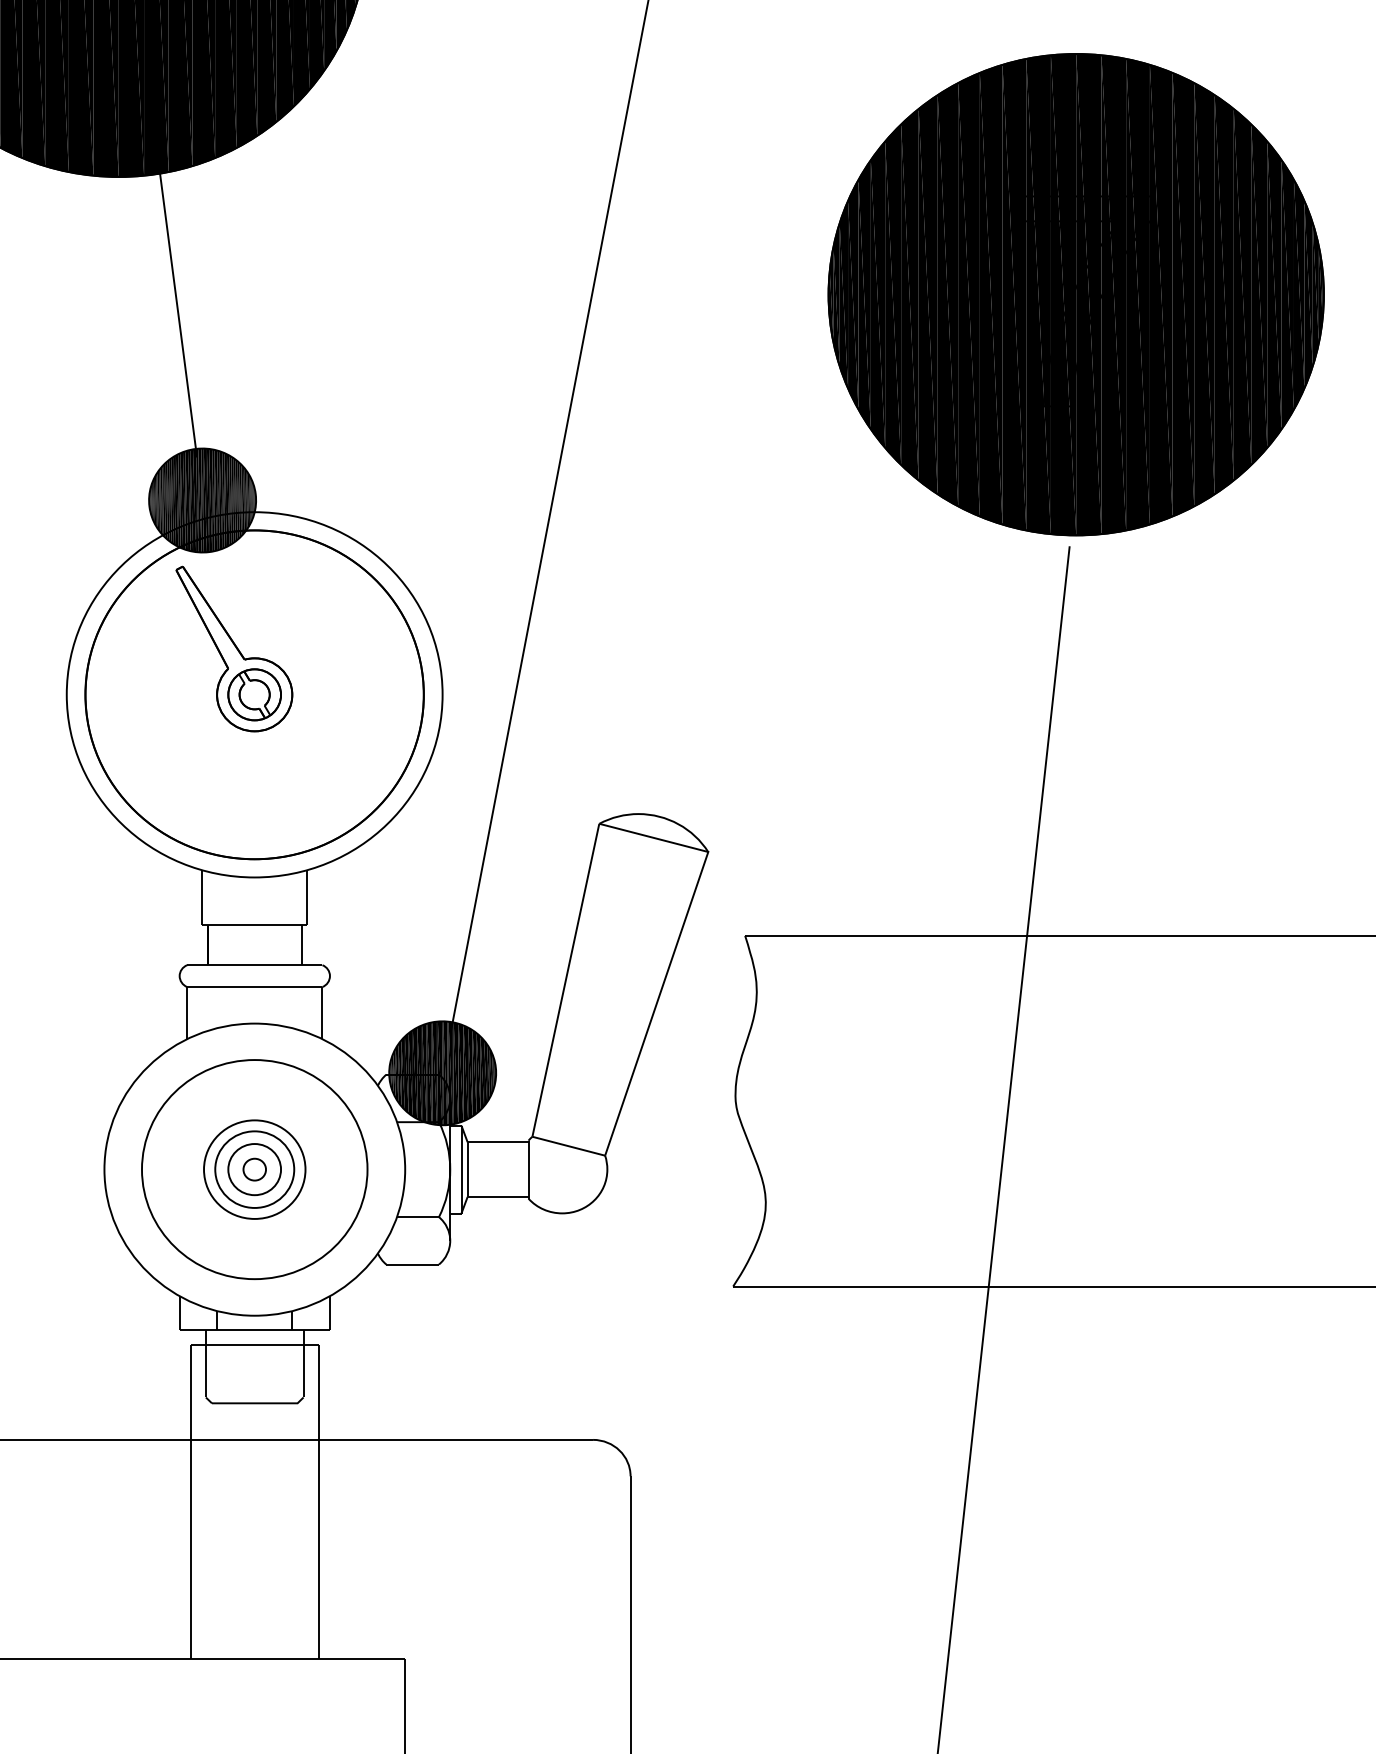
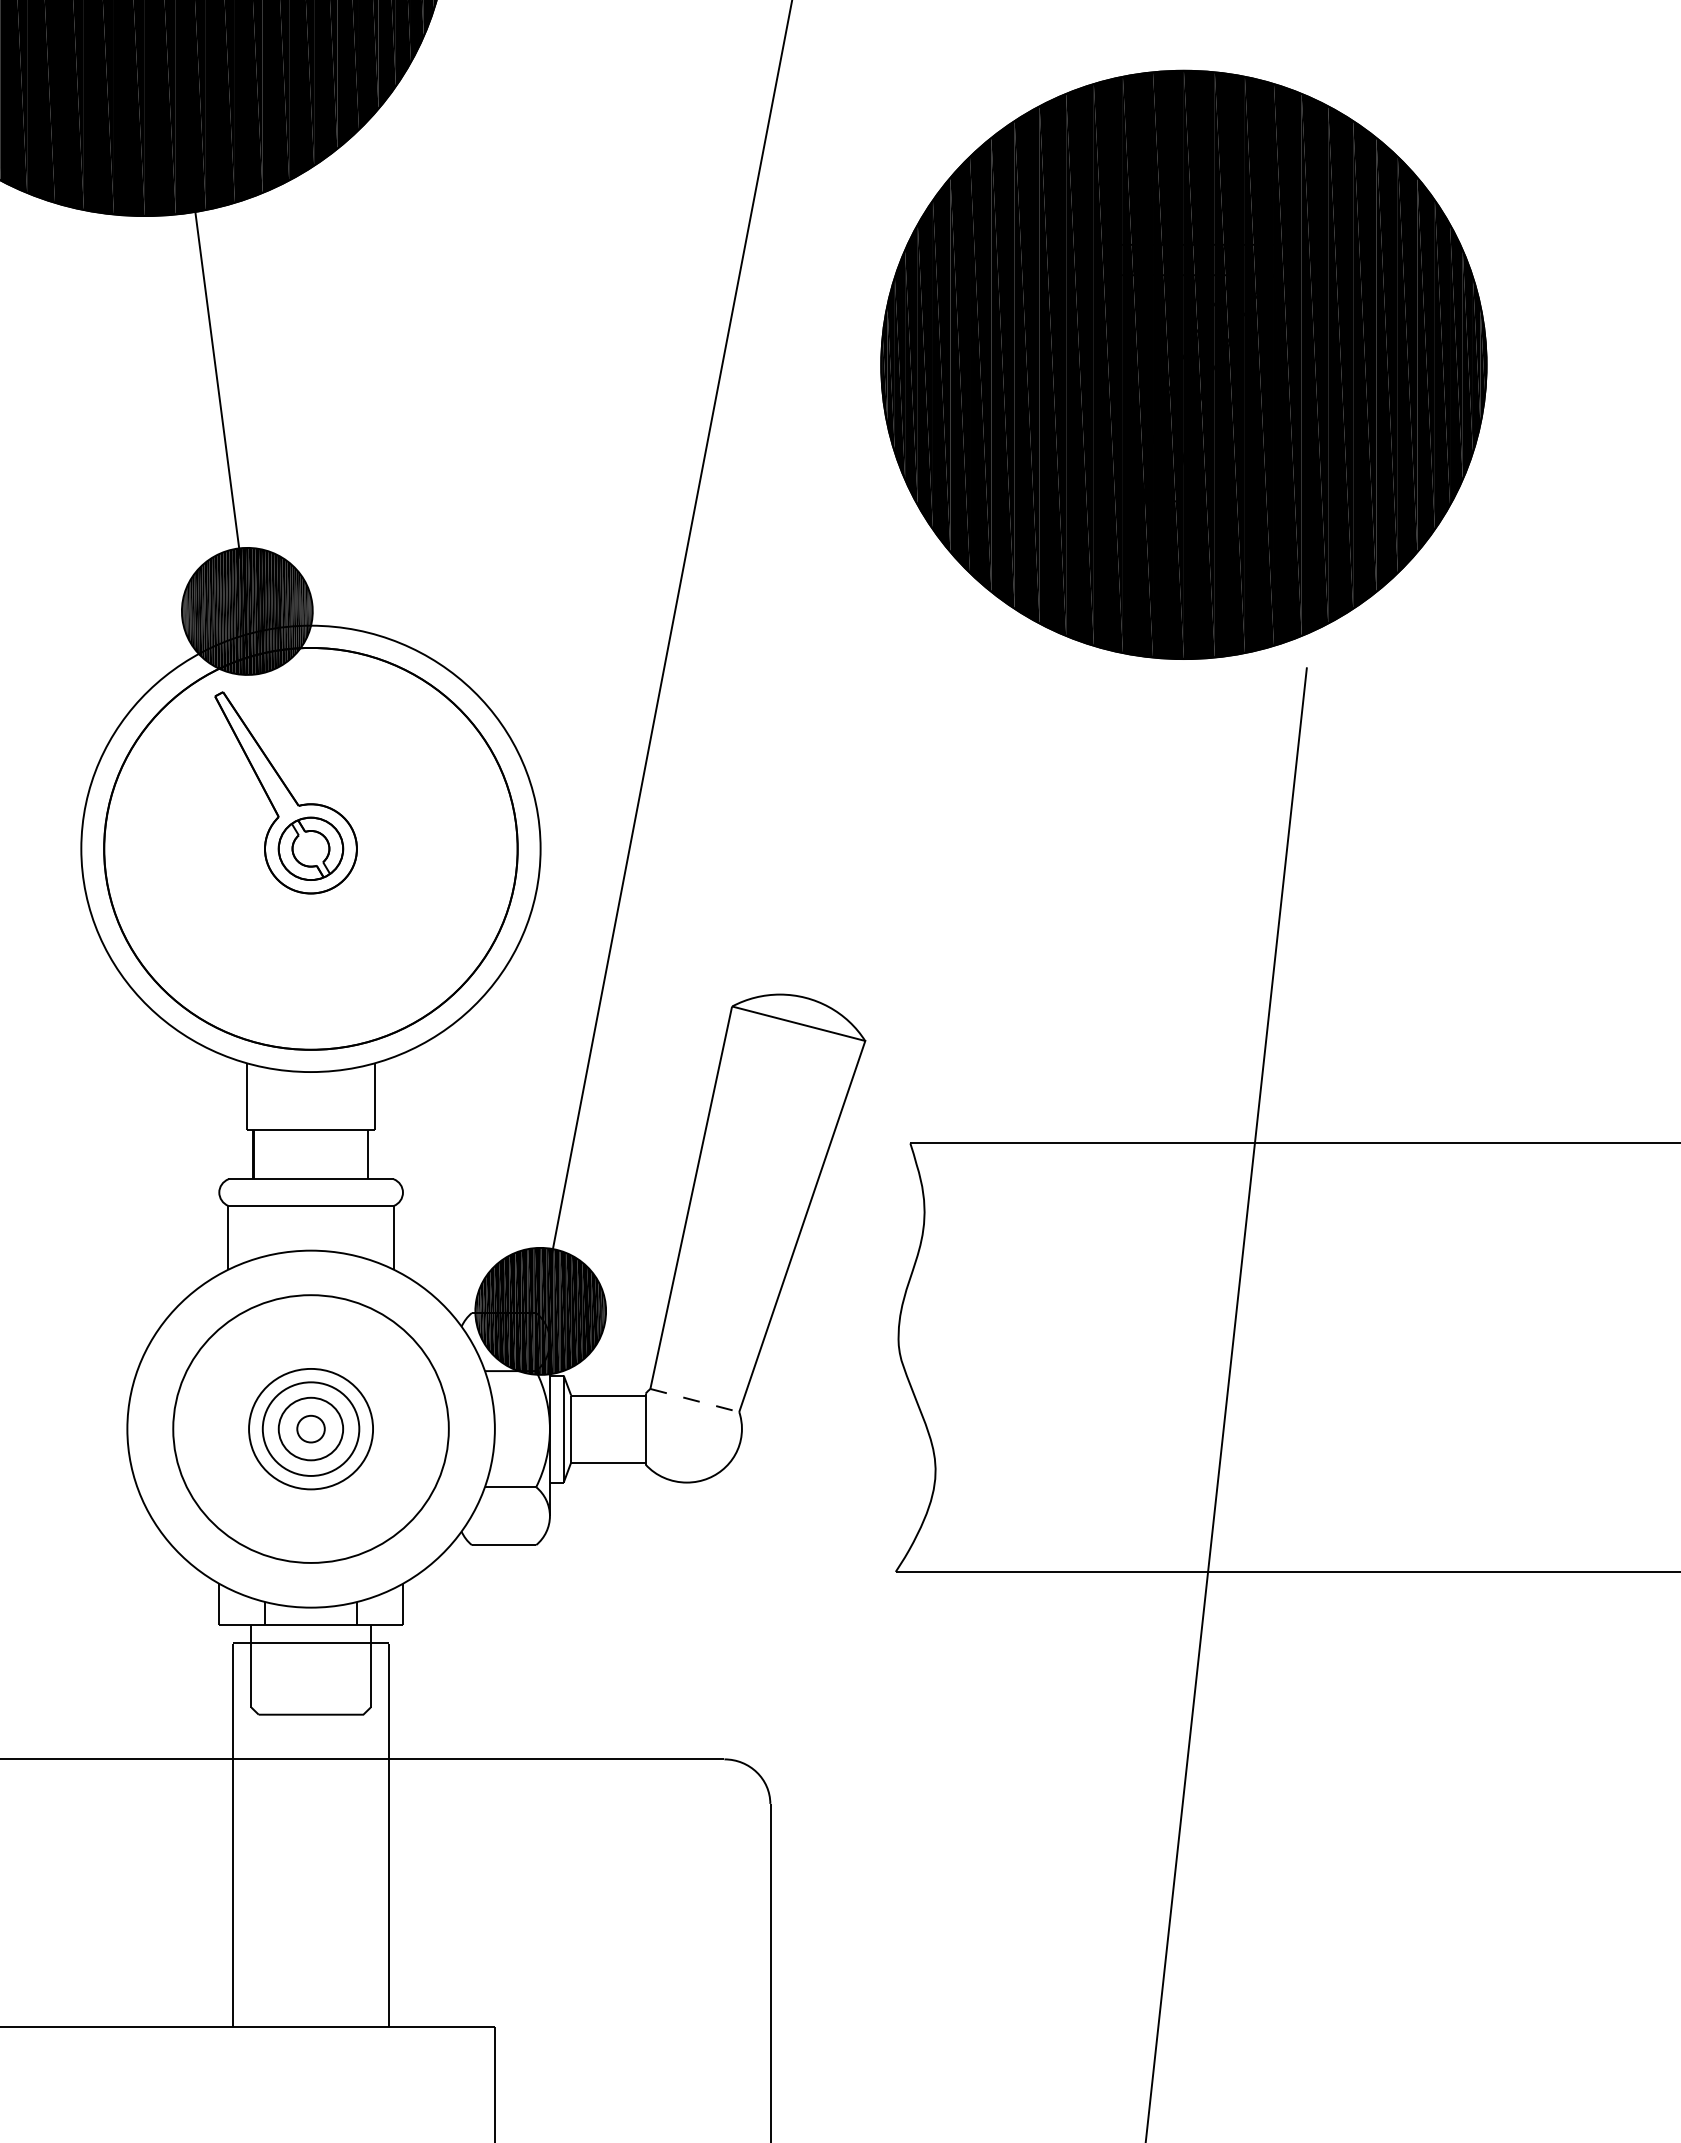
part: (1075, 294) -> (1183, 364), moved
line: (568, 1146) -> (694, 1400), solid -> dashed

